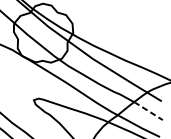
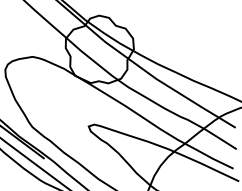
line: (148, 110) -> (220, 138), dashed -> solid

